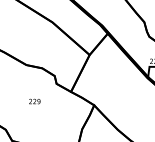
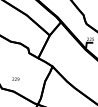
text: (34, 100) -> (15, 78), moved

